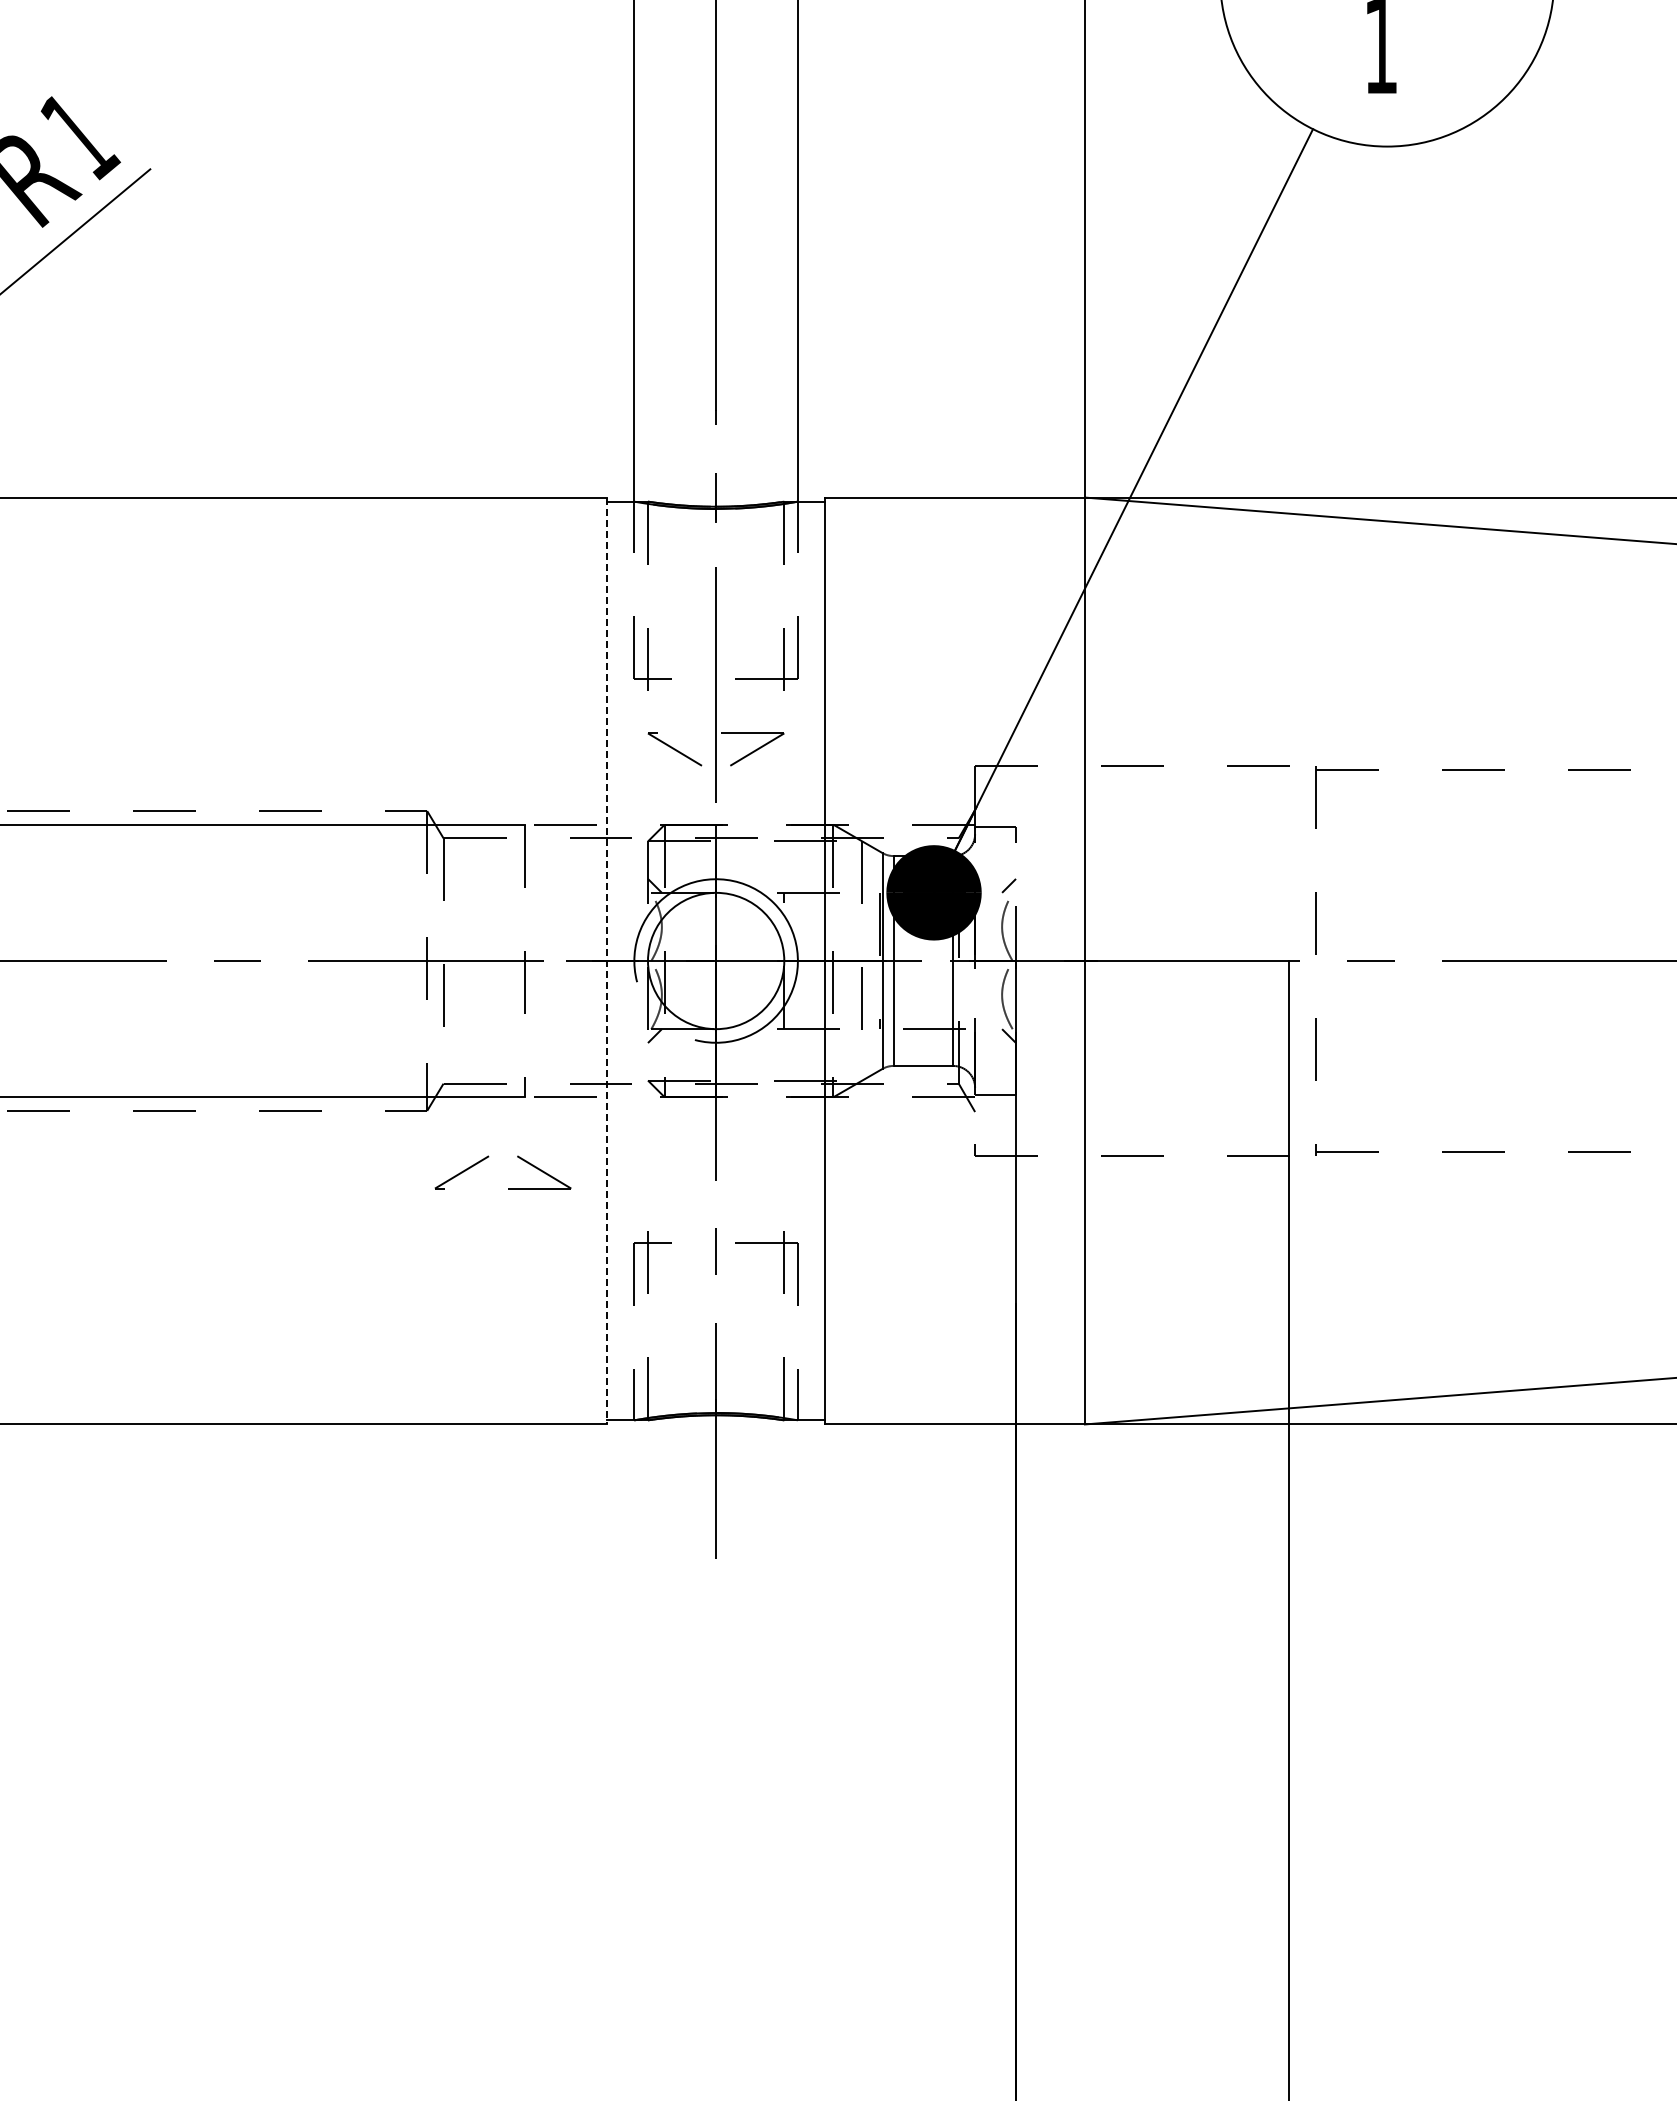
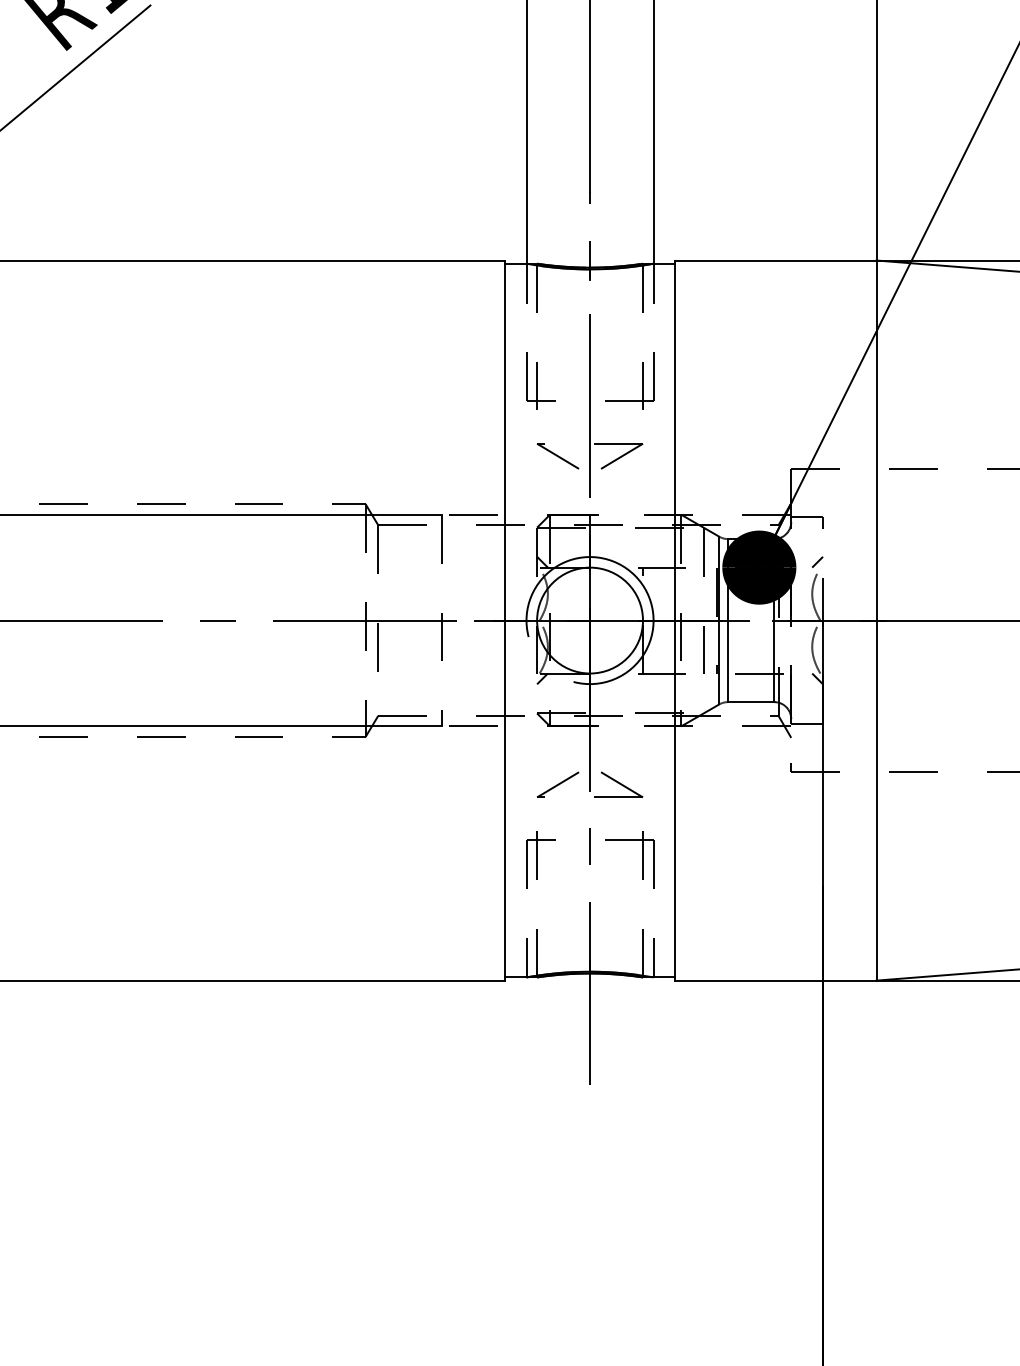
line: (607, 961) -> (505, 620), dashed -> solid
part: (508, 1188) -> (594, 797), moved

